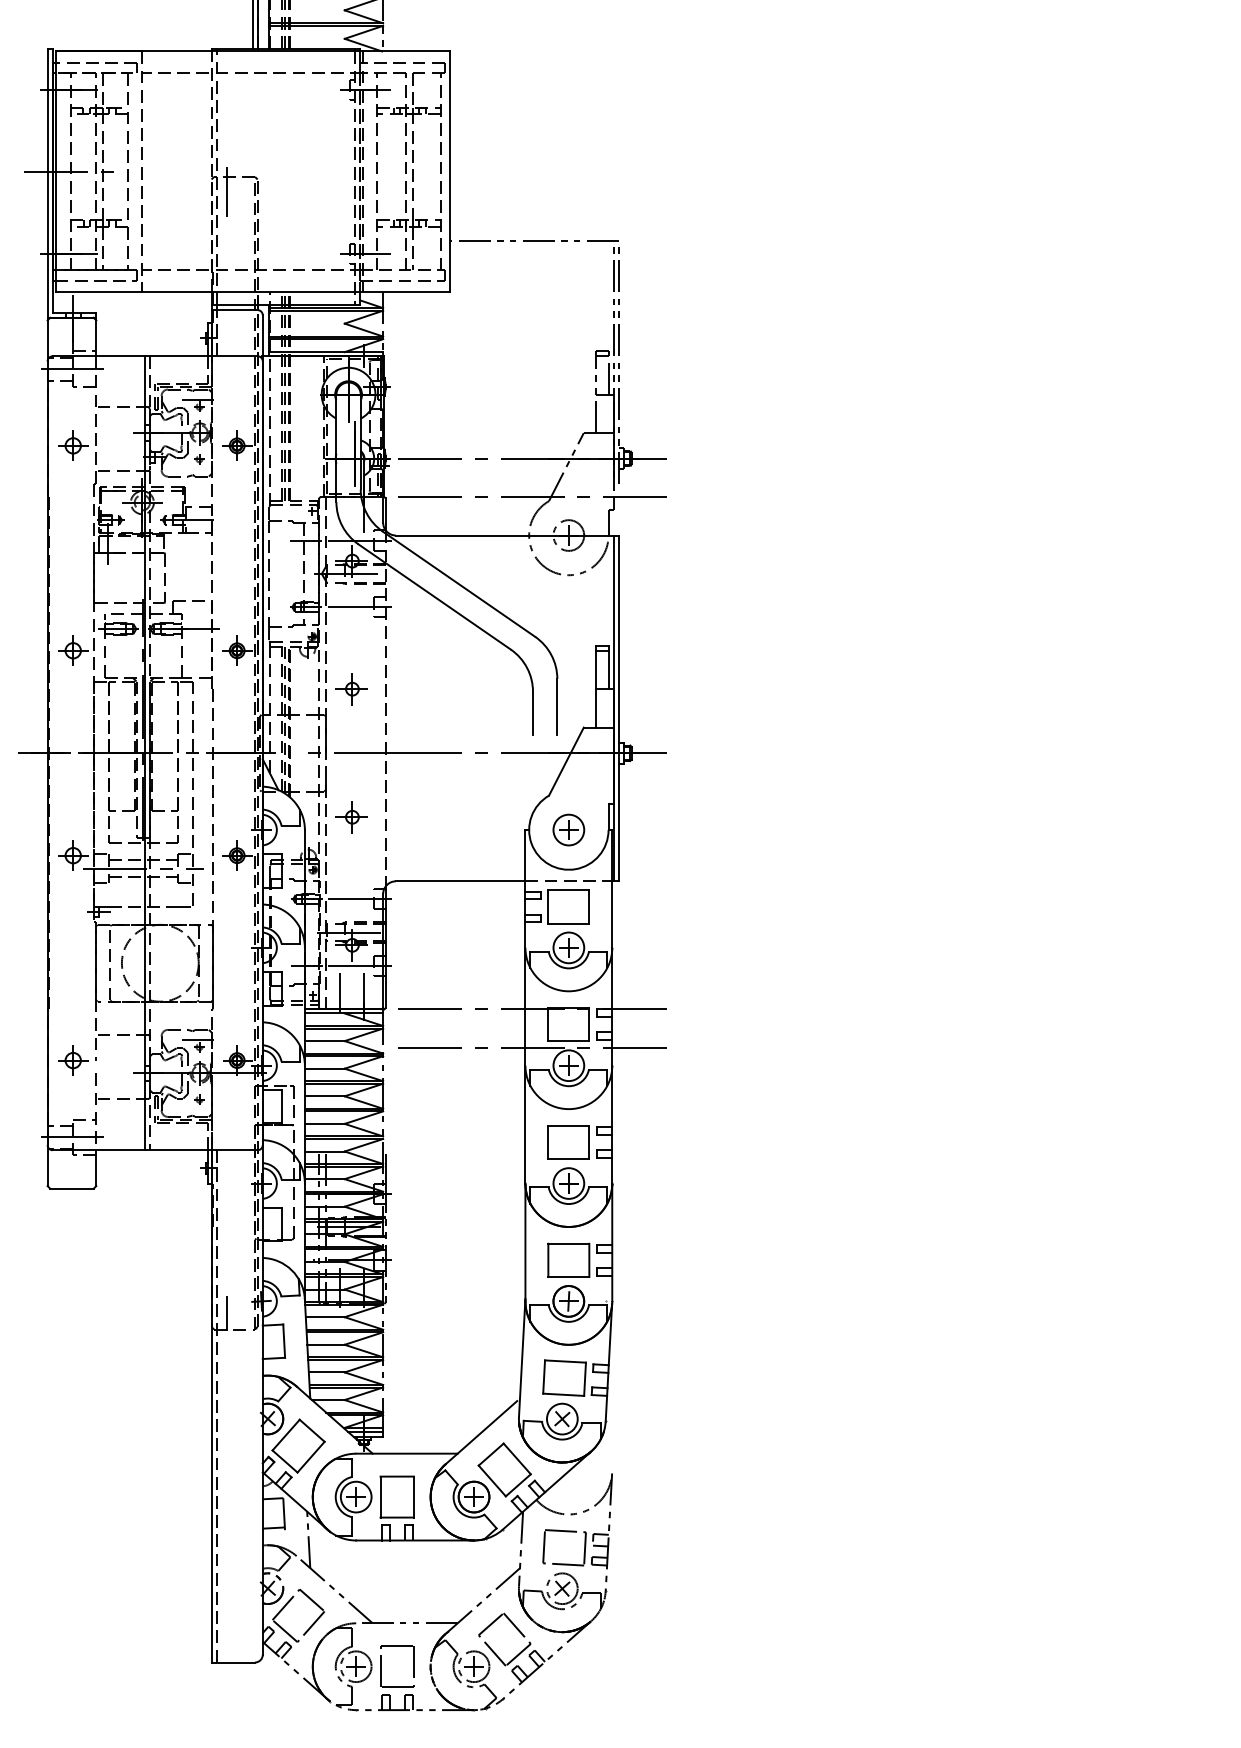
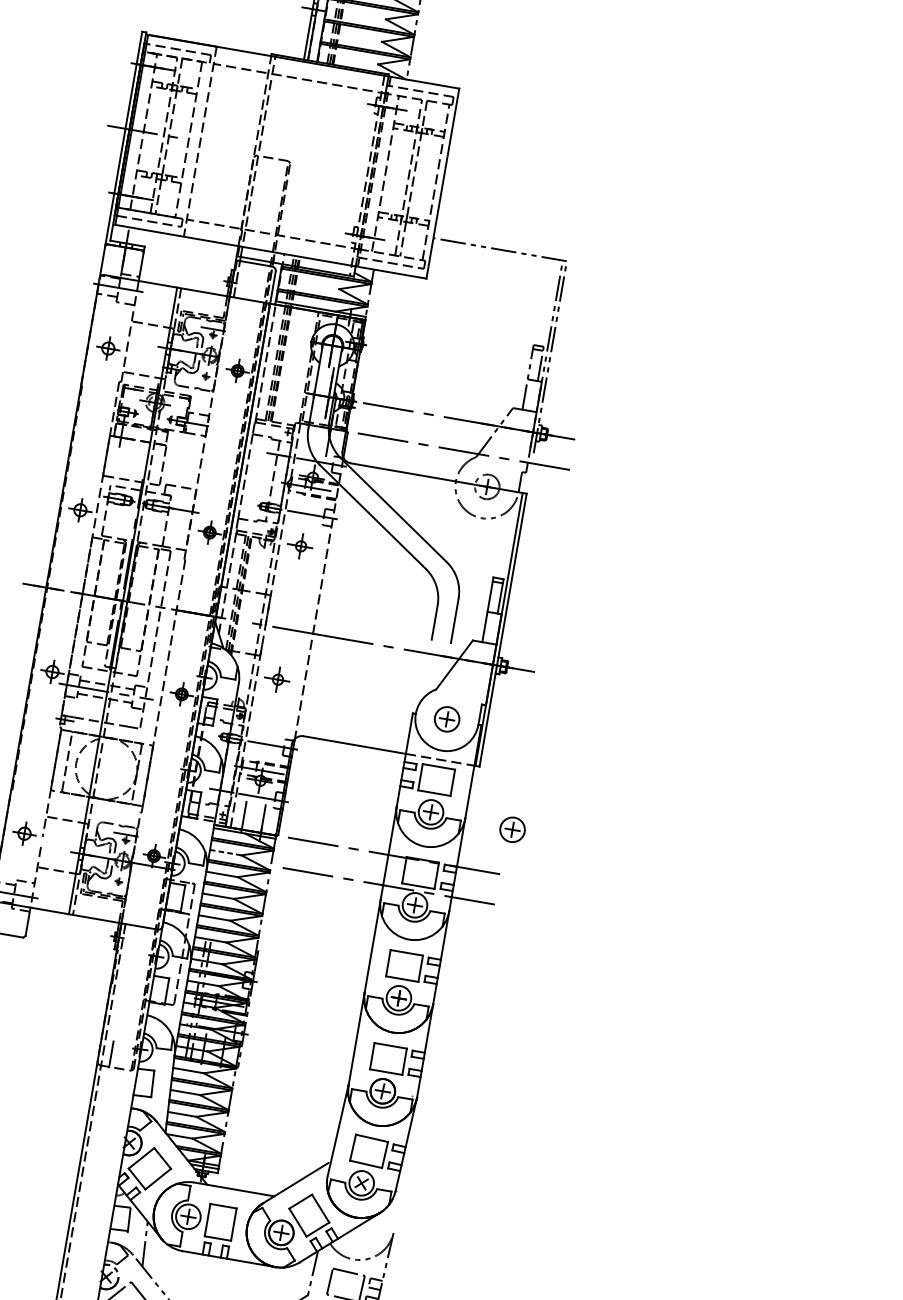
line: (226, 191) -> (263, 168), removed
part: (351, 689) -> (300, 546), moved
part: (672, 951) -> (512, 829), added
line: (324, 1041) -> (225, 852), solid -> dashed

